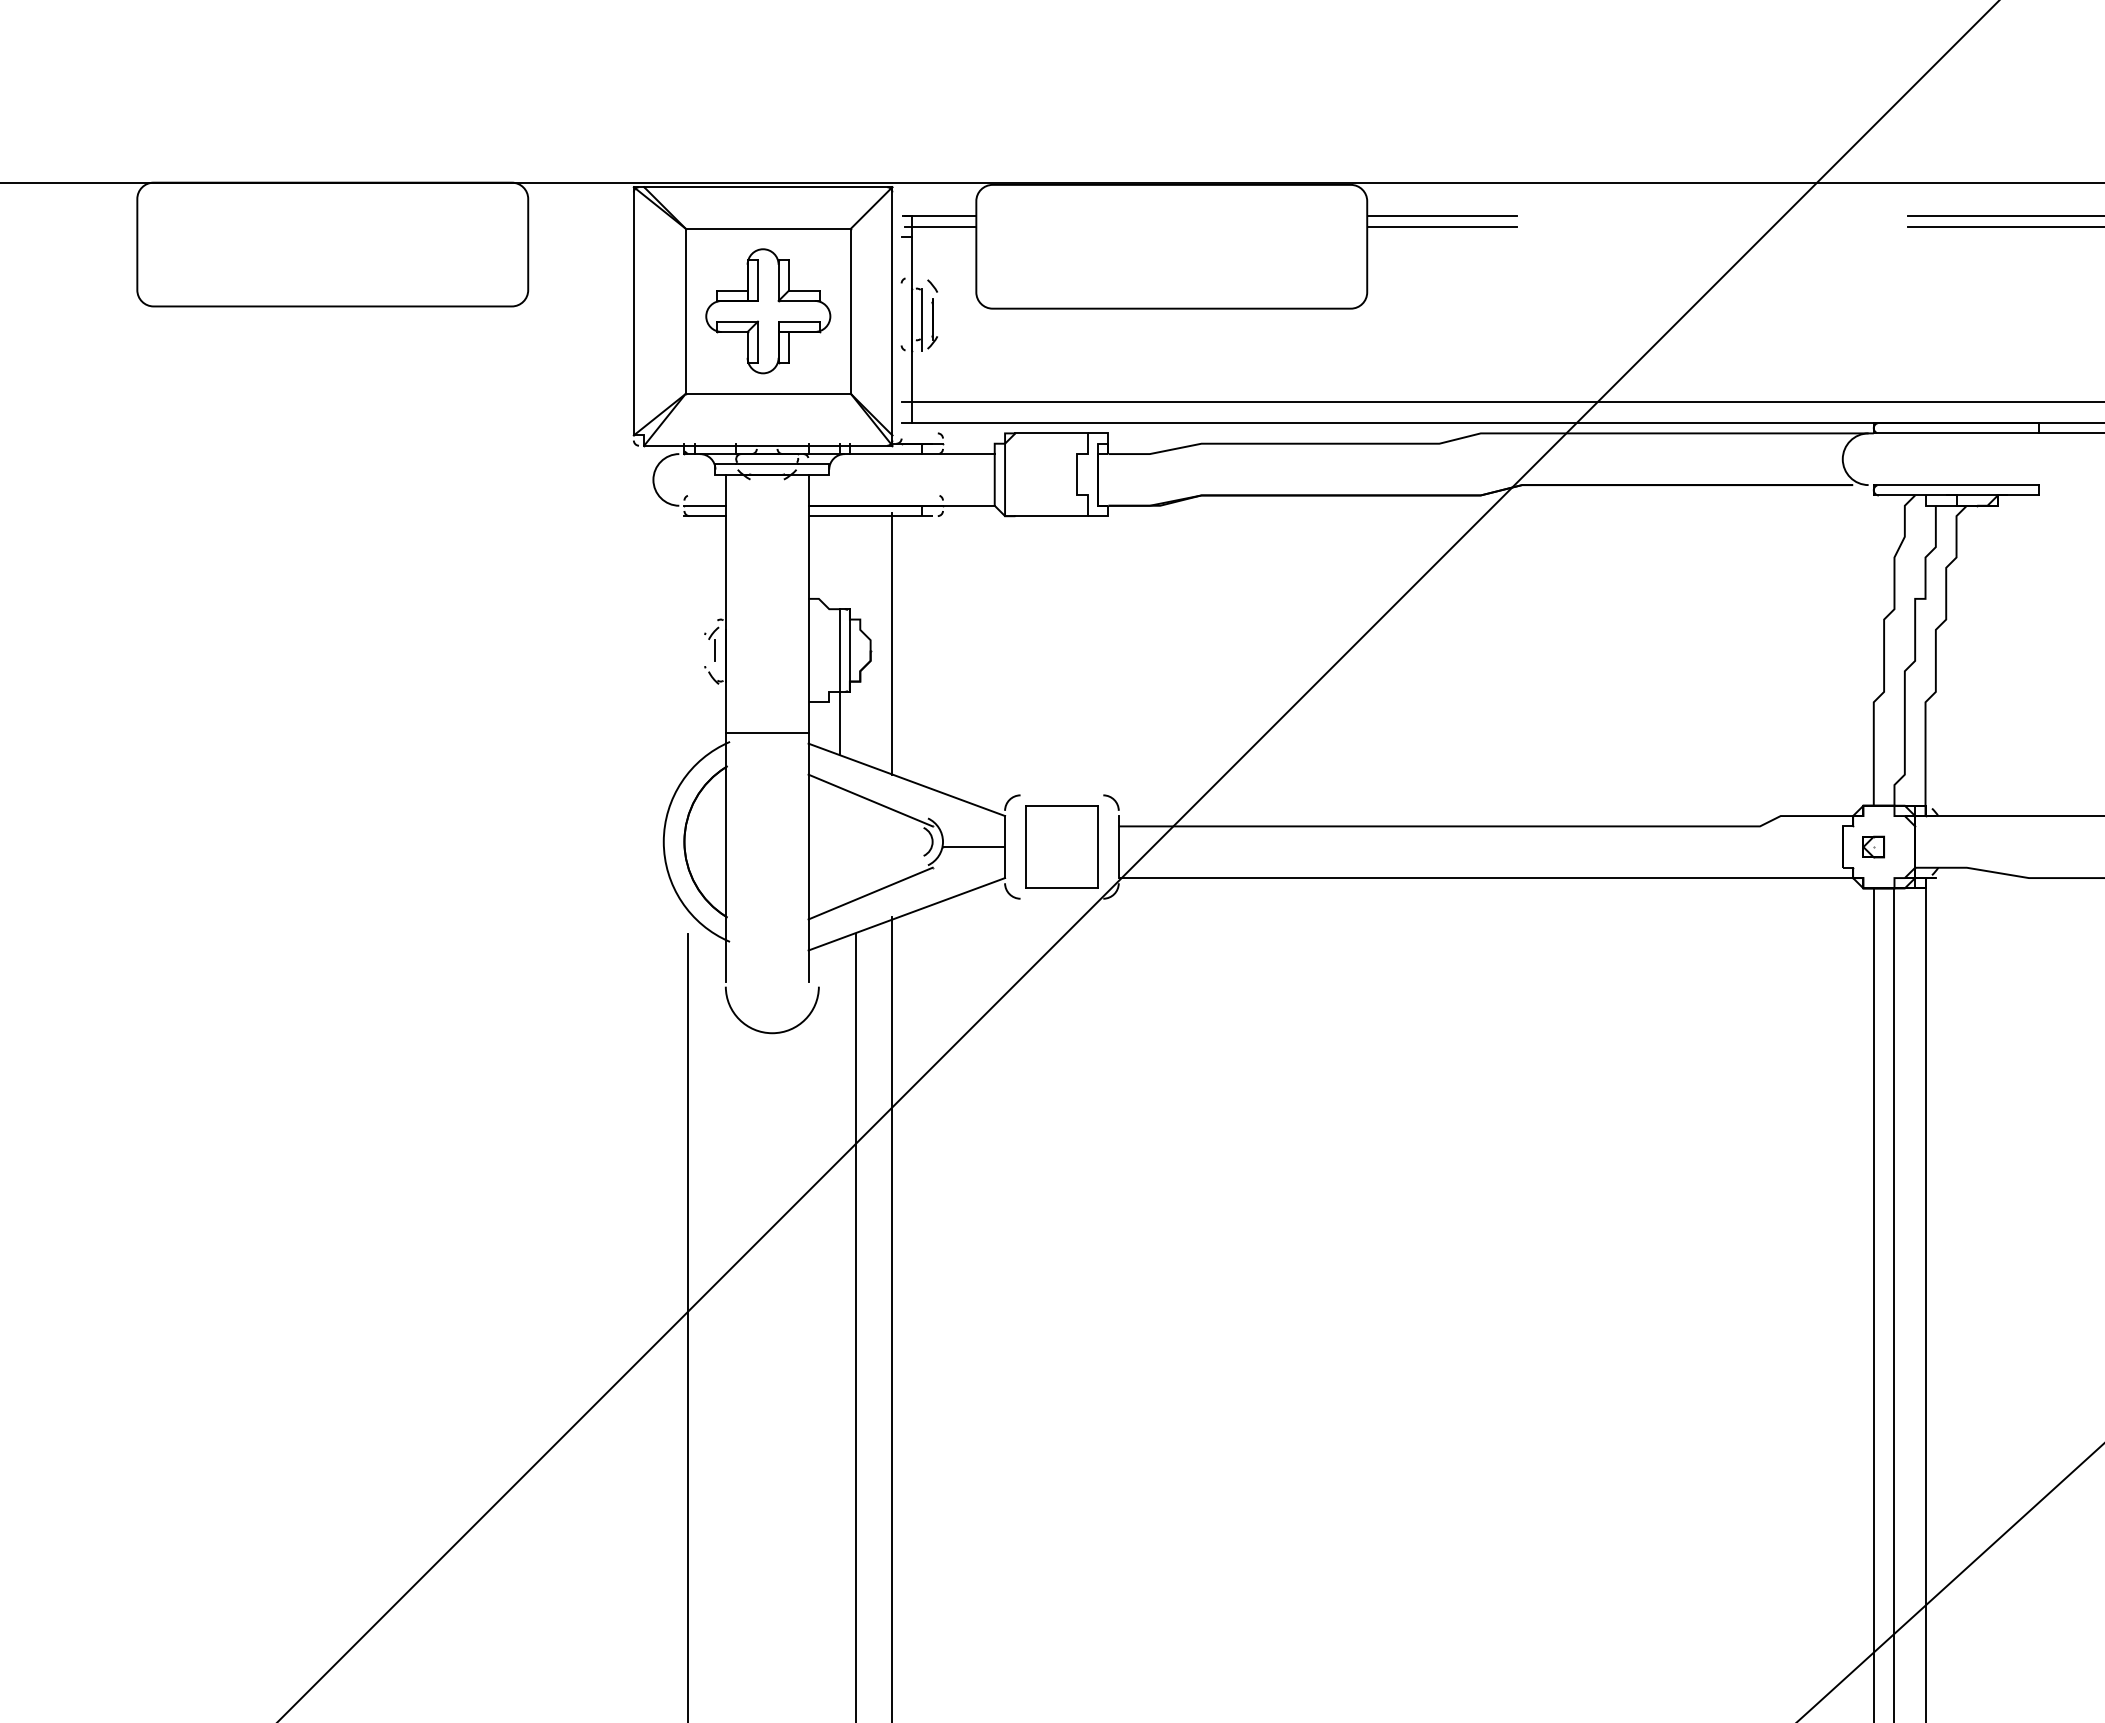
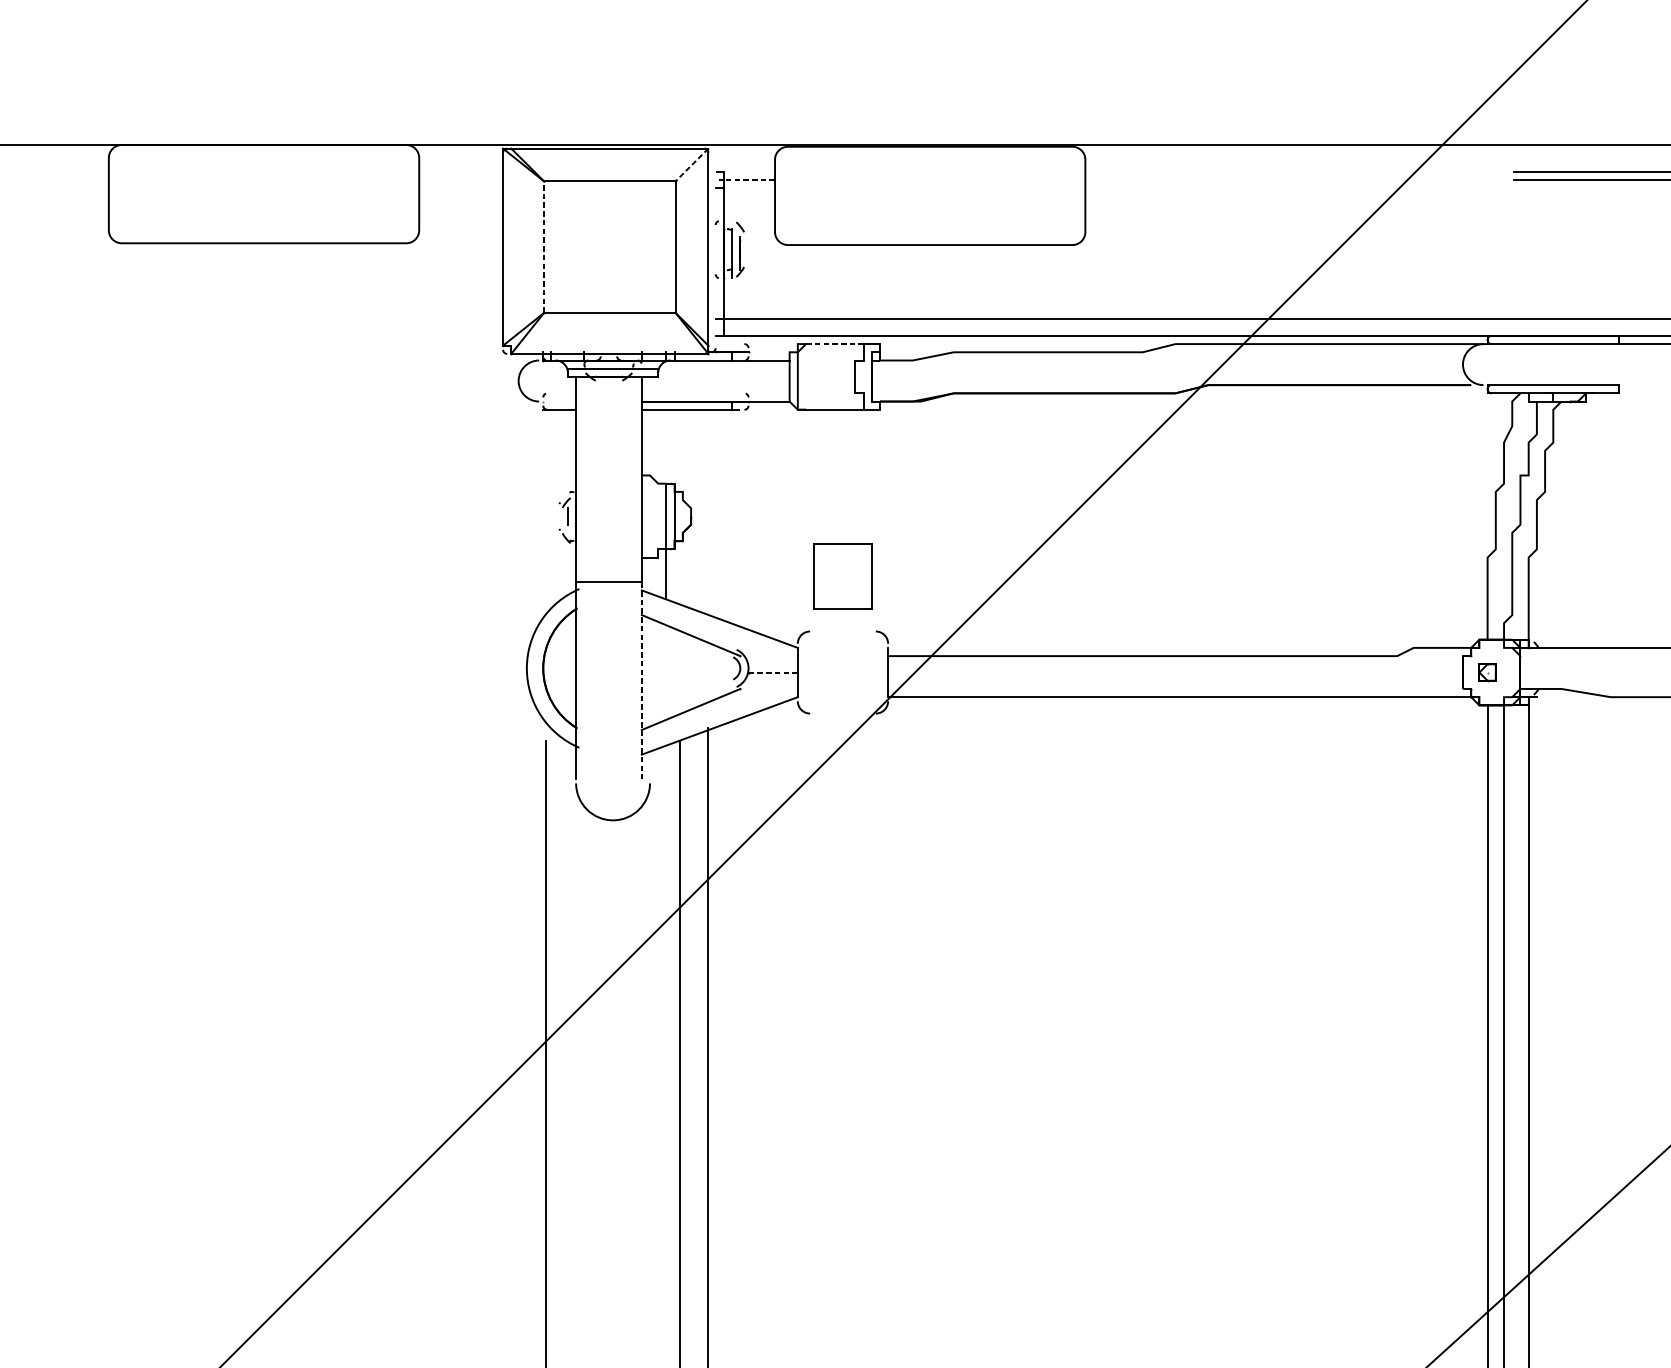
line: (871, 208) -> (691, 165), solid -> dashed
line: (940, 216) -> (746, 171), removed
line: (1442, 216) -> (1145, 171), removed
line: (940, 226) -> (746, 179), solid -> dashed
line: (1442, 226) -> (1145, 179), removed
line: (685, 311) -> (544, 247), solid -> dashed
part: (768, 311) -> (610, 247), removed
line: (1052, 433) -> (835, 344), solid -> dashed
line: (704, 505) -> (559, 401), removed
line: (892, 643) -> (708, 510), removed
part: (1061, 846) -> (842, 576), moved
line: (973, 847) -> (772, 672), solid -> dashed
line: (808, 857) -> (641, 680), solid -> dashed

